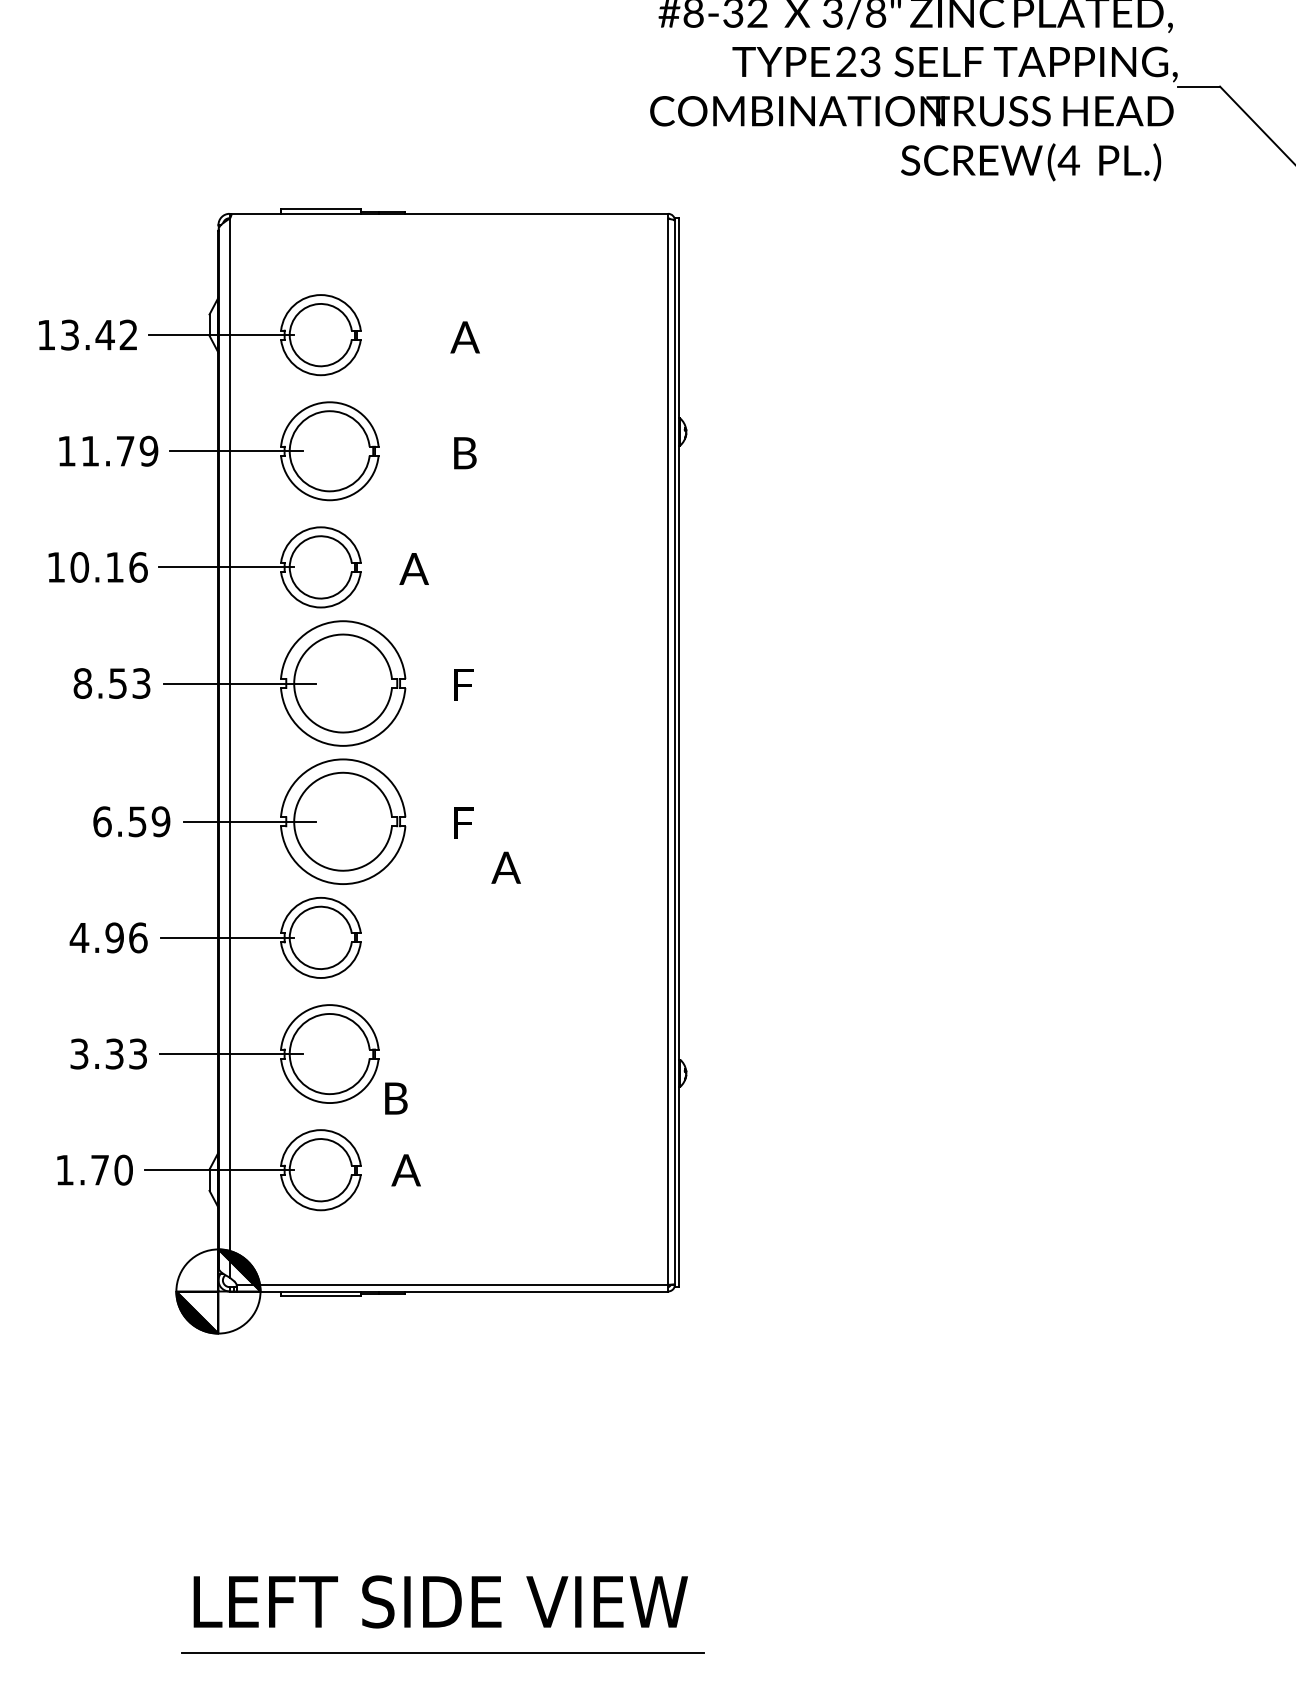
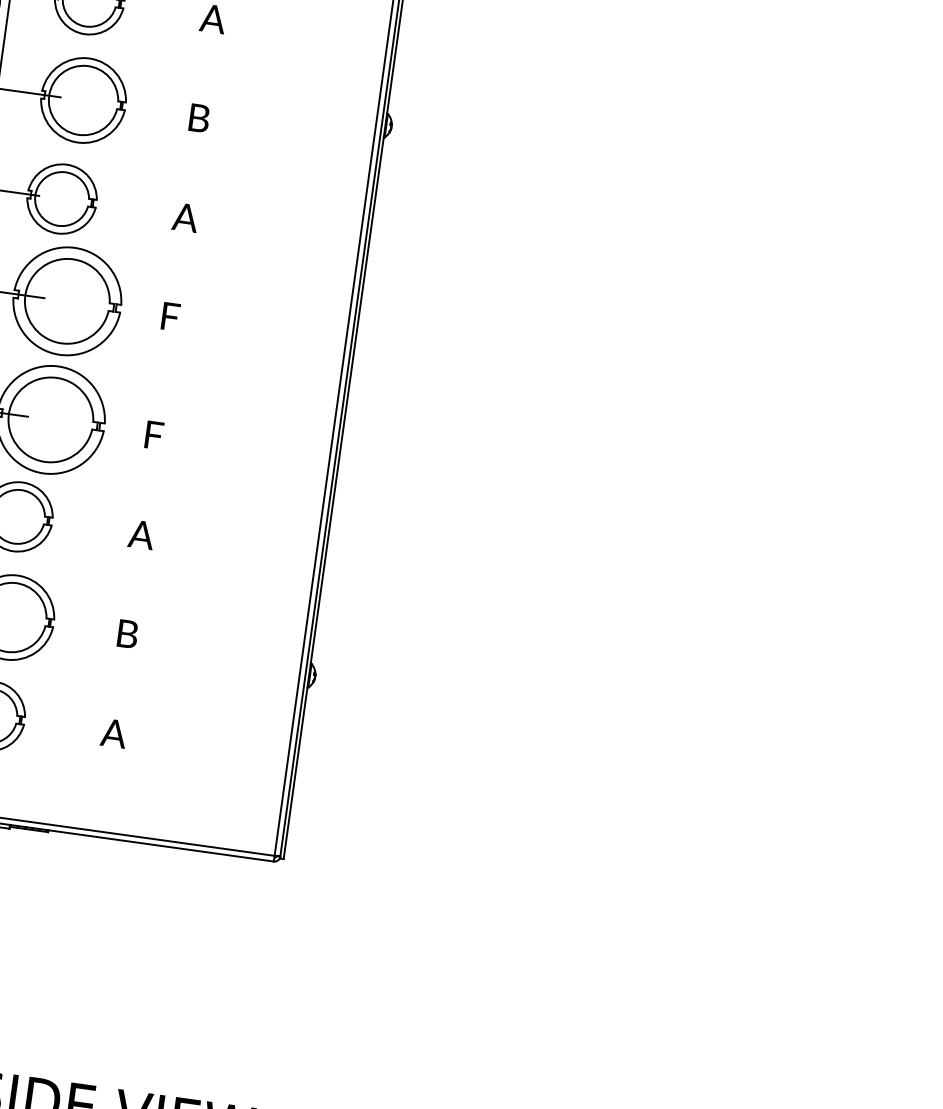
text: (413, 568) -> (185, 217), moved
text: (505, 867) -> (141, 534), moved
text: (396, 1098) -> (128, 634), moved
text: (405, 1170) -> (113, 733), moved

